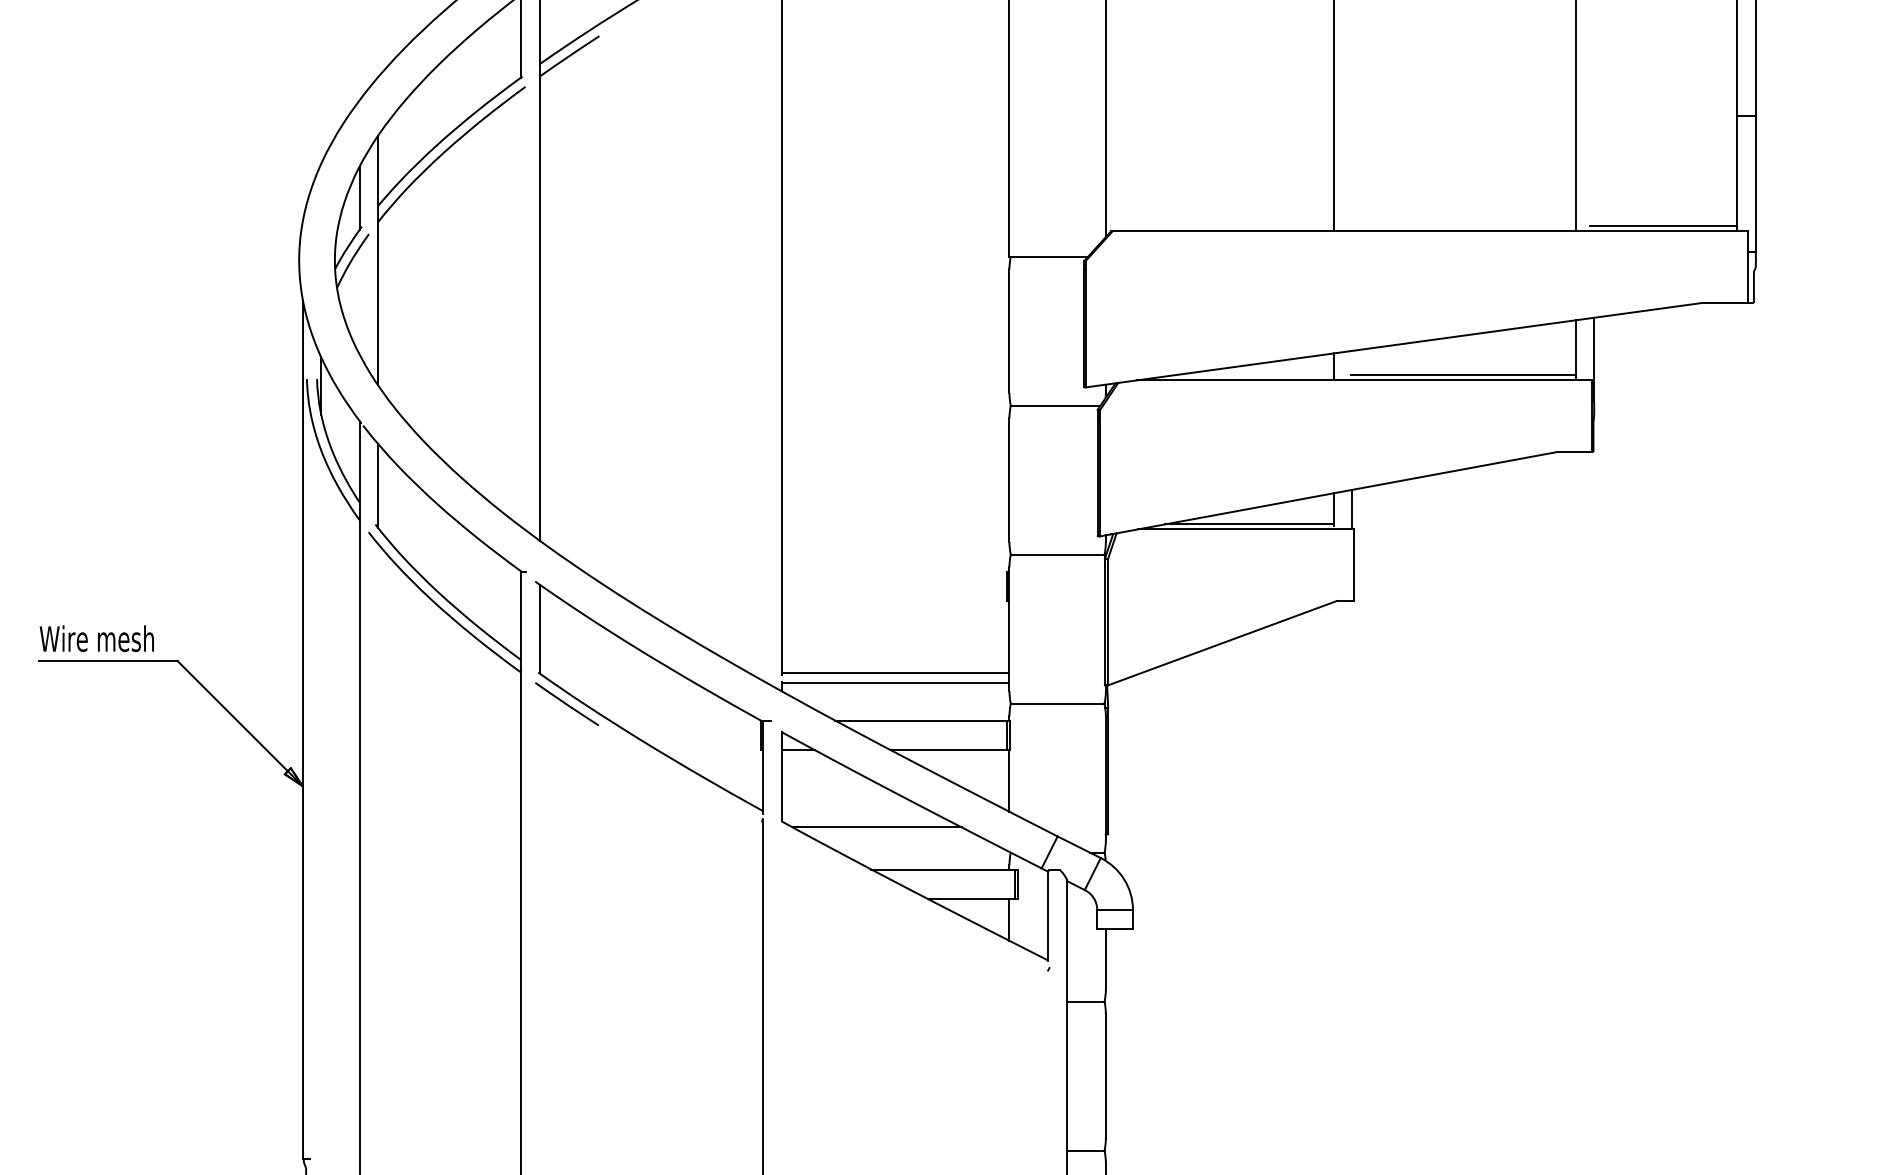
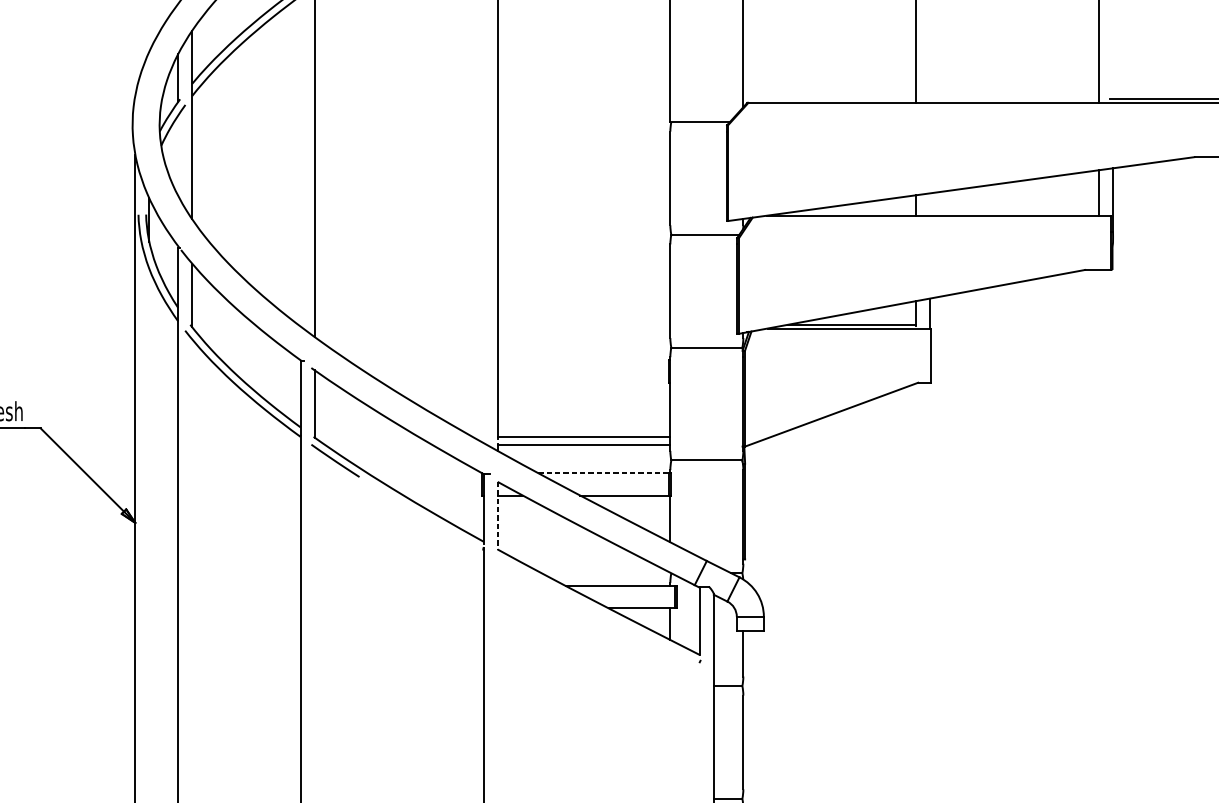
line: (1462, 375) -> (1013, 212), removed
line: (920, 720) -> (603, 473), solid -> dashed
line: (781, 776) -> (497, 515), solid -> dashed
line: (876, 827) -> (569, 554), removed

